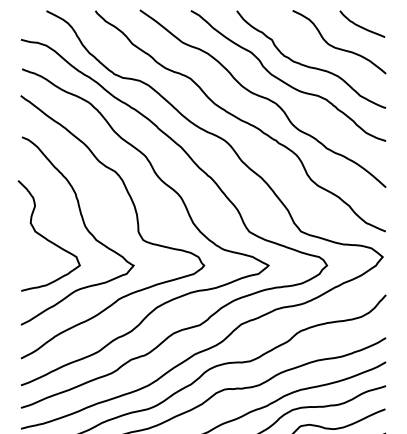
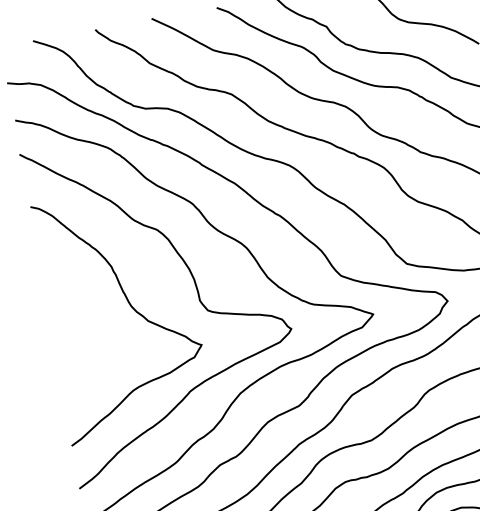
curve: (47, 238) -> (85, 330), removed

